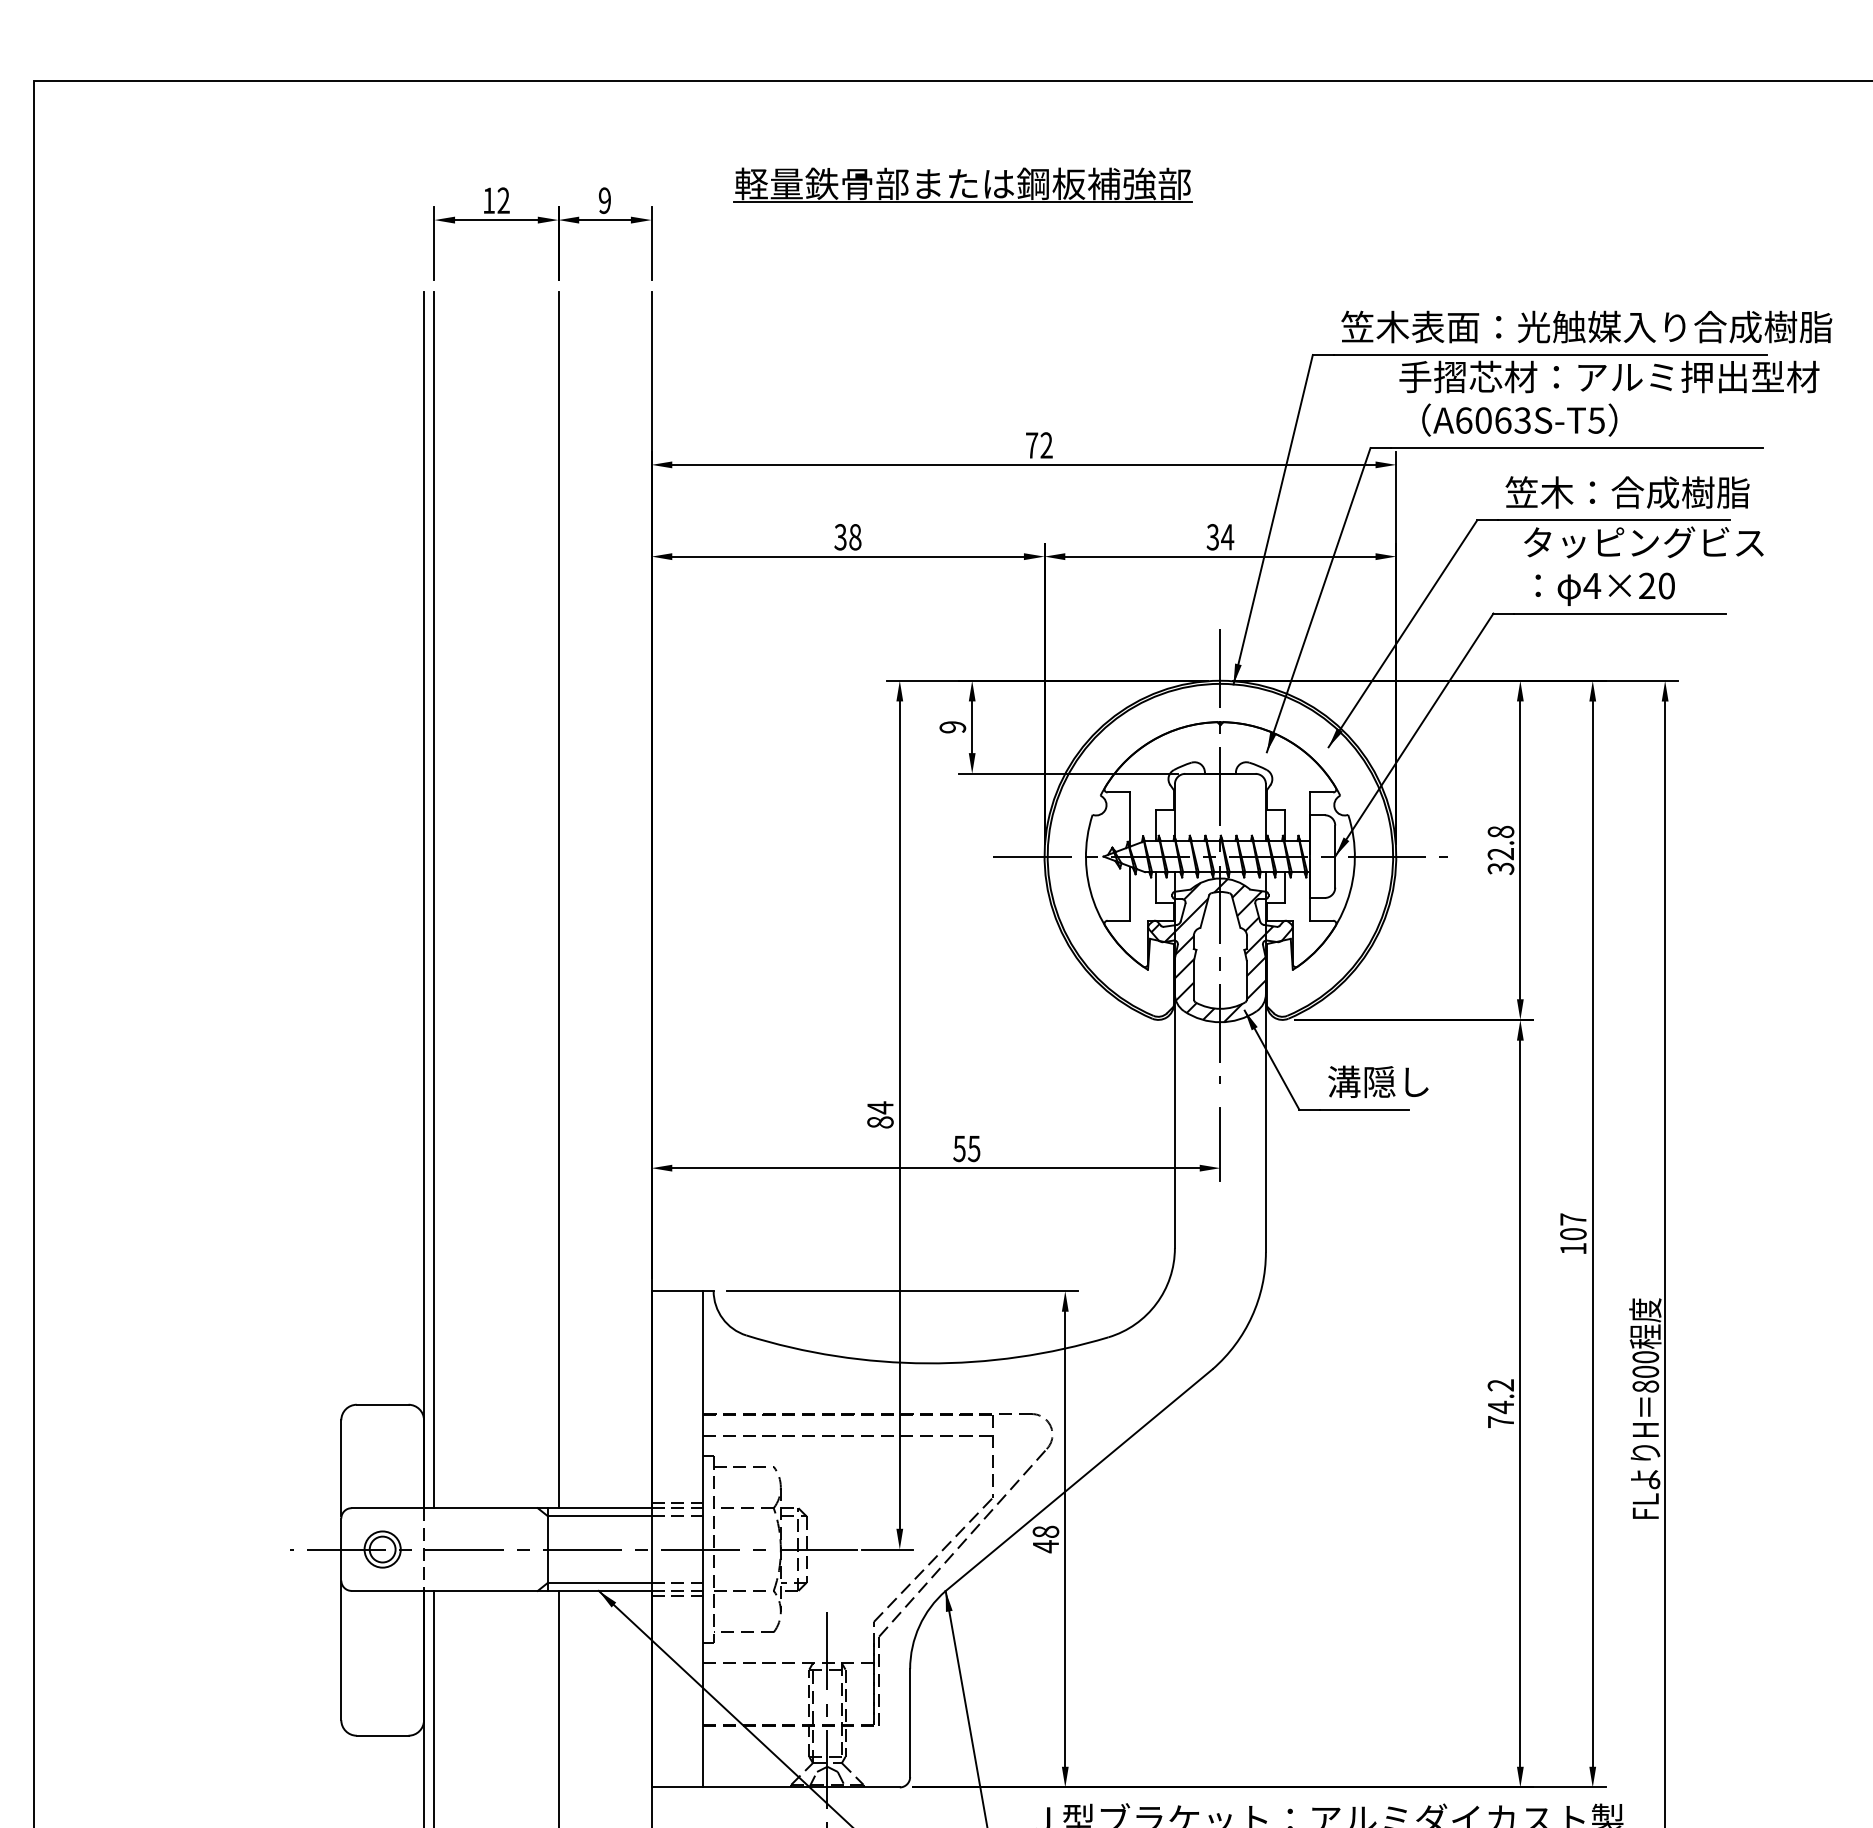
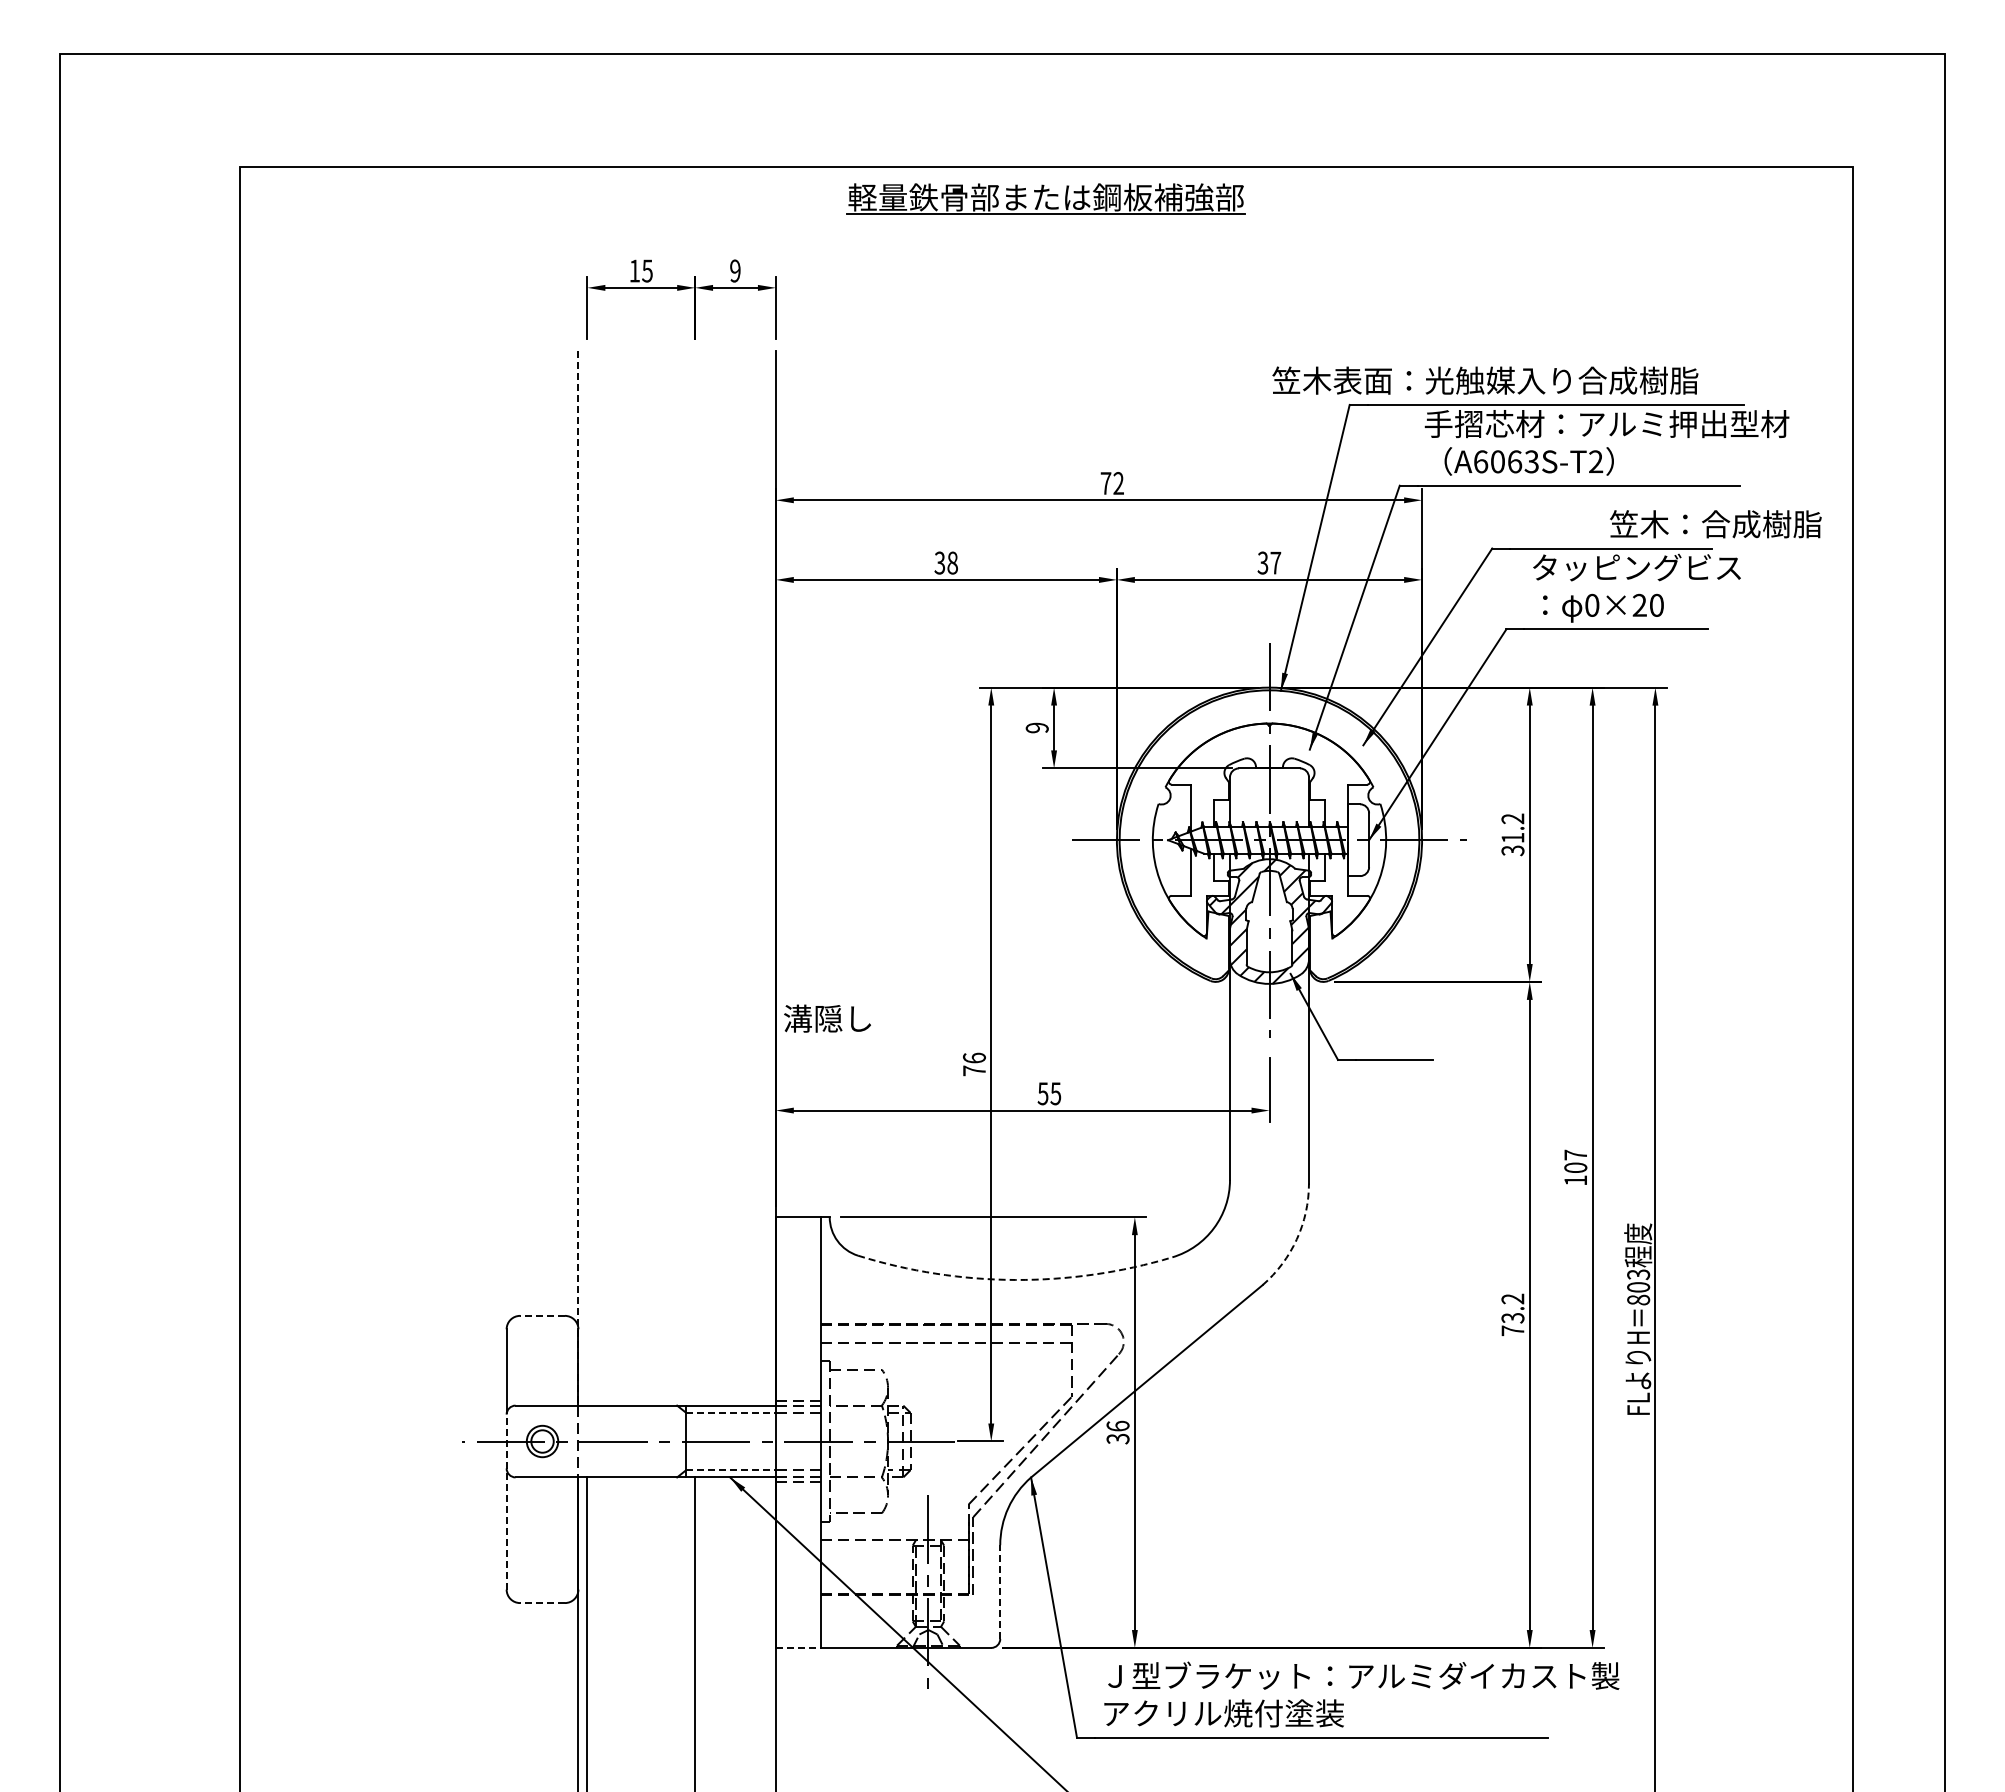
part: (962, 185) -> (1045, 198), moved
text: (503, 200) -> (647, 270), 12 -> 15
text: (1586, 326) -> (1485, 380), moved
text: (1596, 420) -> (1595, 461), A6063S-T5 -> A6063S-T2
text: (1627, 492) -> (1715, 524), moved
text: (1227, 536) -> (1275, 562), 34 -> 37
text: (1591, 584) -> (1591, 604), 4×20 -> 0×20
text: (1500, 843) -> (1512, 828), 32.8 -> 31.2
line: (434, 899) -> (587, 877), removed
line: (558, 899) -> (695, 877), removed
line: (424, 900) -> (578, 878), solid -> dashed
text: (1378, 1081) -> (827, 1018), moved
text: (880, 1115) -> (974, 1064), 84 -> 76
arc: (1251, 1316) -> (1296, 1239), solid -> dashed
text: (1645, 1357) -> (1638, 1274), 800 -> 803
arc: (927, 1362) -> (1015, 1279), solid -> dashed
line: (382, 1404) -> (542, 1315), solid -> dashed
text: (1500, 1406) -> (1512, 1317), 74.2 -> 73.2
line: (600, 1516) -> (731, 1412), solid -> dashed
text: (1045, 1539) -> (1117, 1432), 48 -> 36
line: (600, 1582) -> (731, 1470), solid -> dashed
line: (341, 1619) -> (506, 1502), solid -> dashed
line: (910, 1723) -> (1000, 1592), solid -> dashed
line: (382, 1736) -> (542, 1603), solid -> dashed
line: (677, 1786) -> (798, 1647), solid -> dashed

